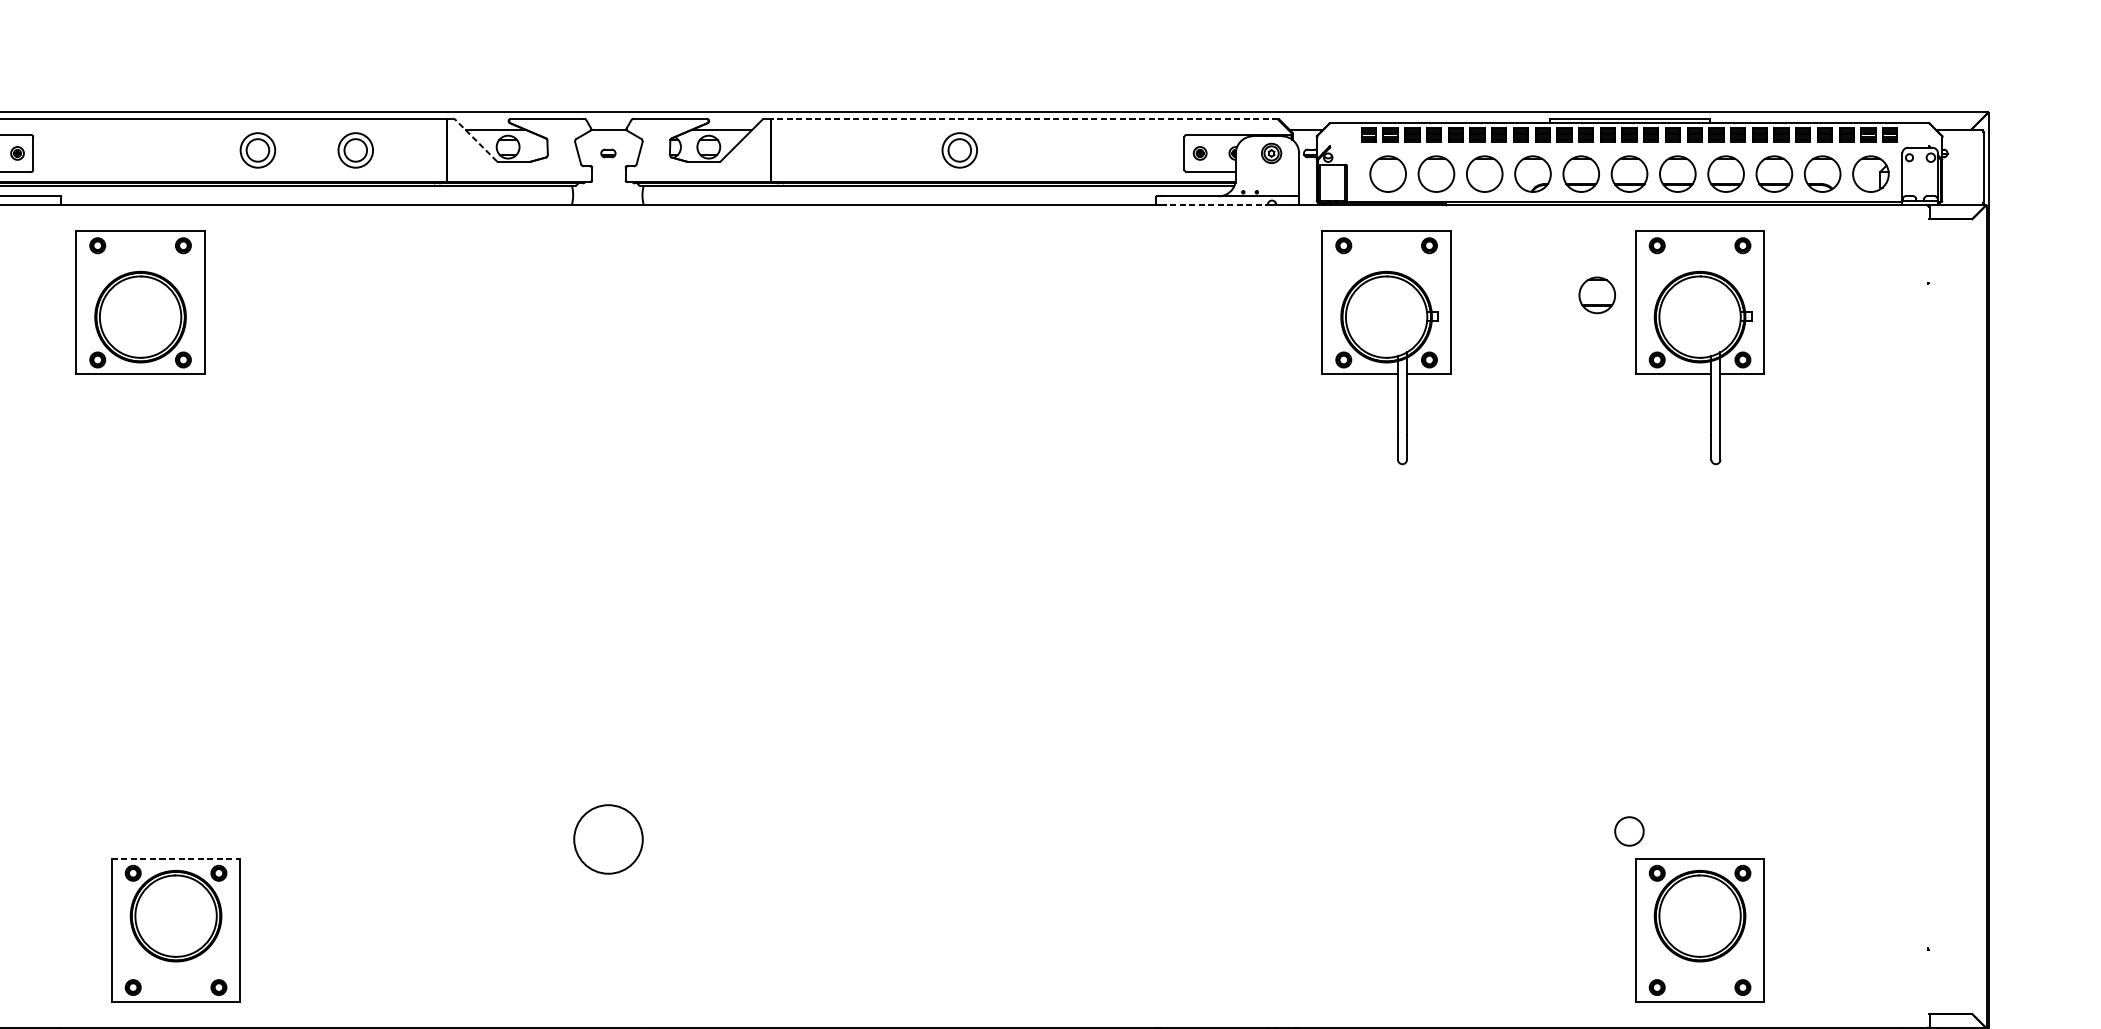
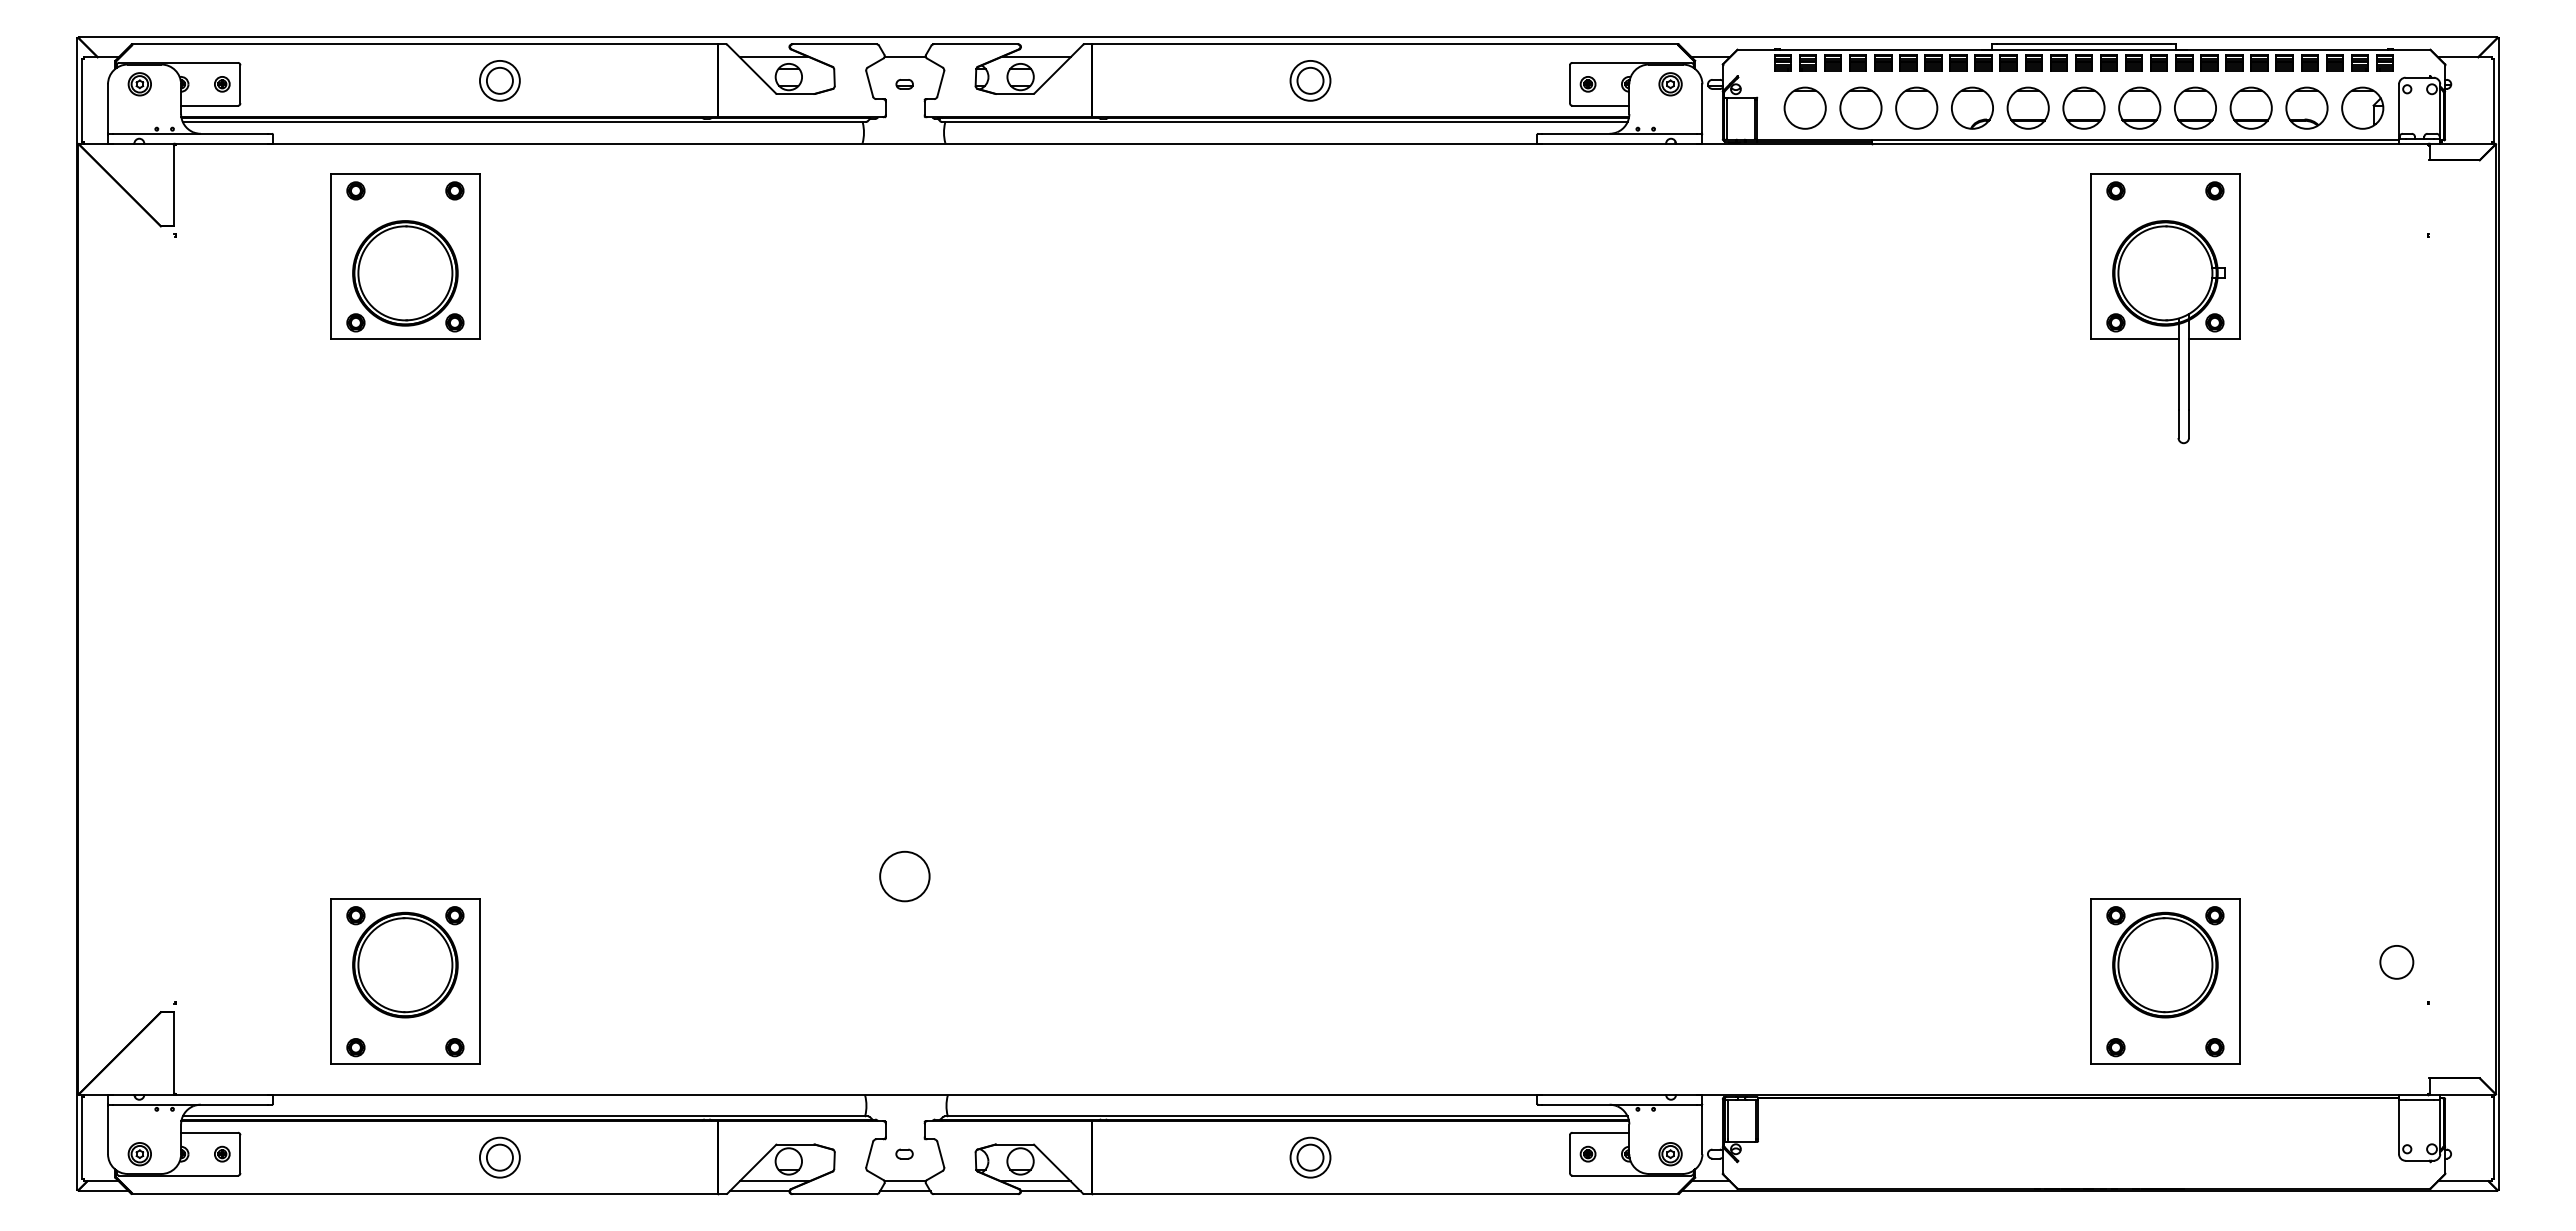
line: (1023, 118) -> (1384, 44), dashed -> solid
line: (475, 139) -> (751, 68), dashed -> solid
part: (355, 150) -> (612, 80), removed
line: (1214, 204) -> (1604, 143), dashed -> solid
part: (1597, 294) -> (2046, 247), removed
part: (140, 302) -> (405, 256), moved
part: (1386, 347) -> (1803, 308), removed
circle: (1629, 831) -> (2396, 962), moved
circle: (608, 839) -> (904, 876), size x0.62
line: (176, 859) -> (405, 899), dashed -> solid

